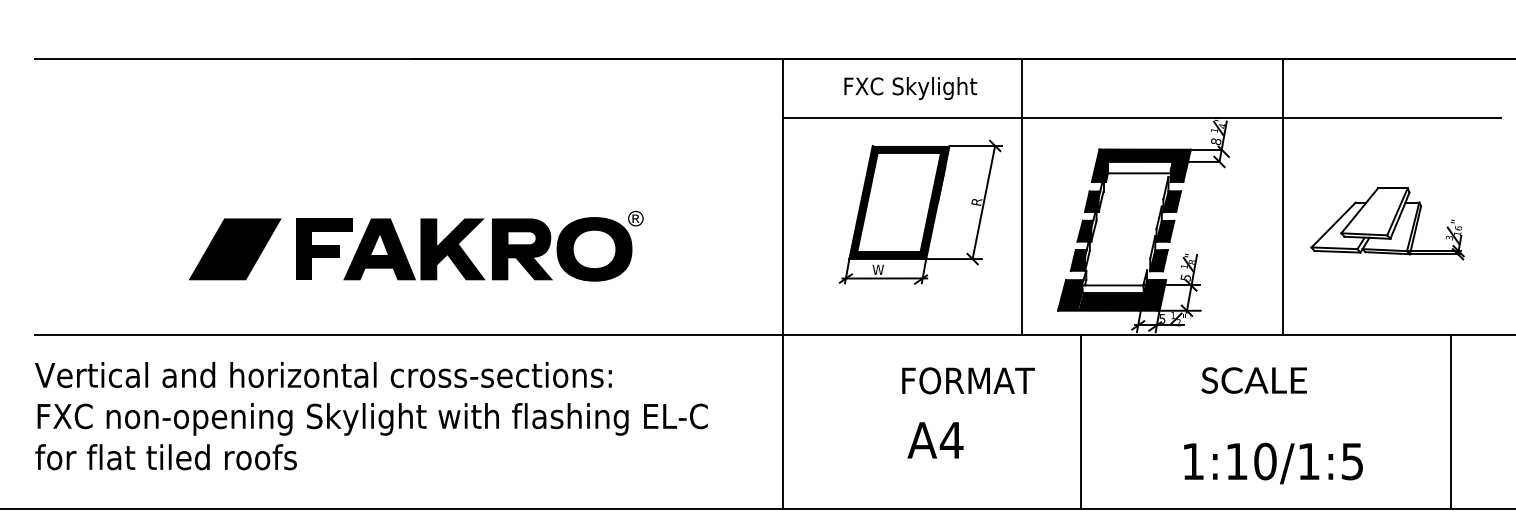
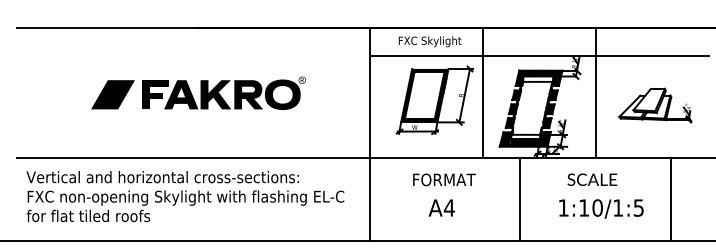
line: (1281, 197) -> (595, 93), moved
part: (416, 244) -> (198, 92), moved
text: (968, 379) -> (444, 179), moved
text: (371, 415) -> (185, 196), moved
line: (1080, 422) -> (520, 199), moved
line: (1451, 422) -> (671, 199), moved
text: (1273, 462) -> (601, 208), moved

